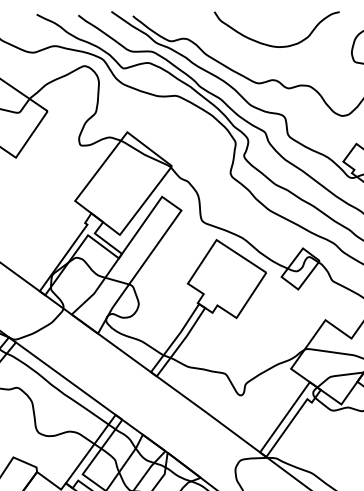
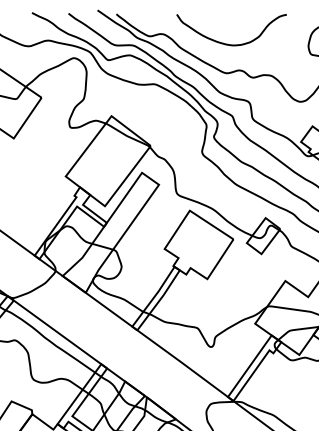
curve: (272, 44) -> (227, 43), moved

